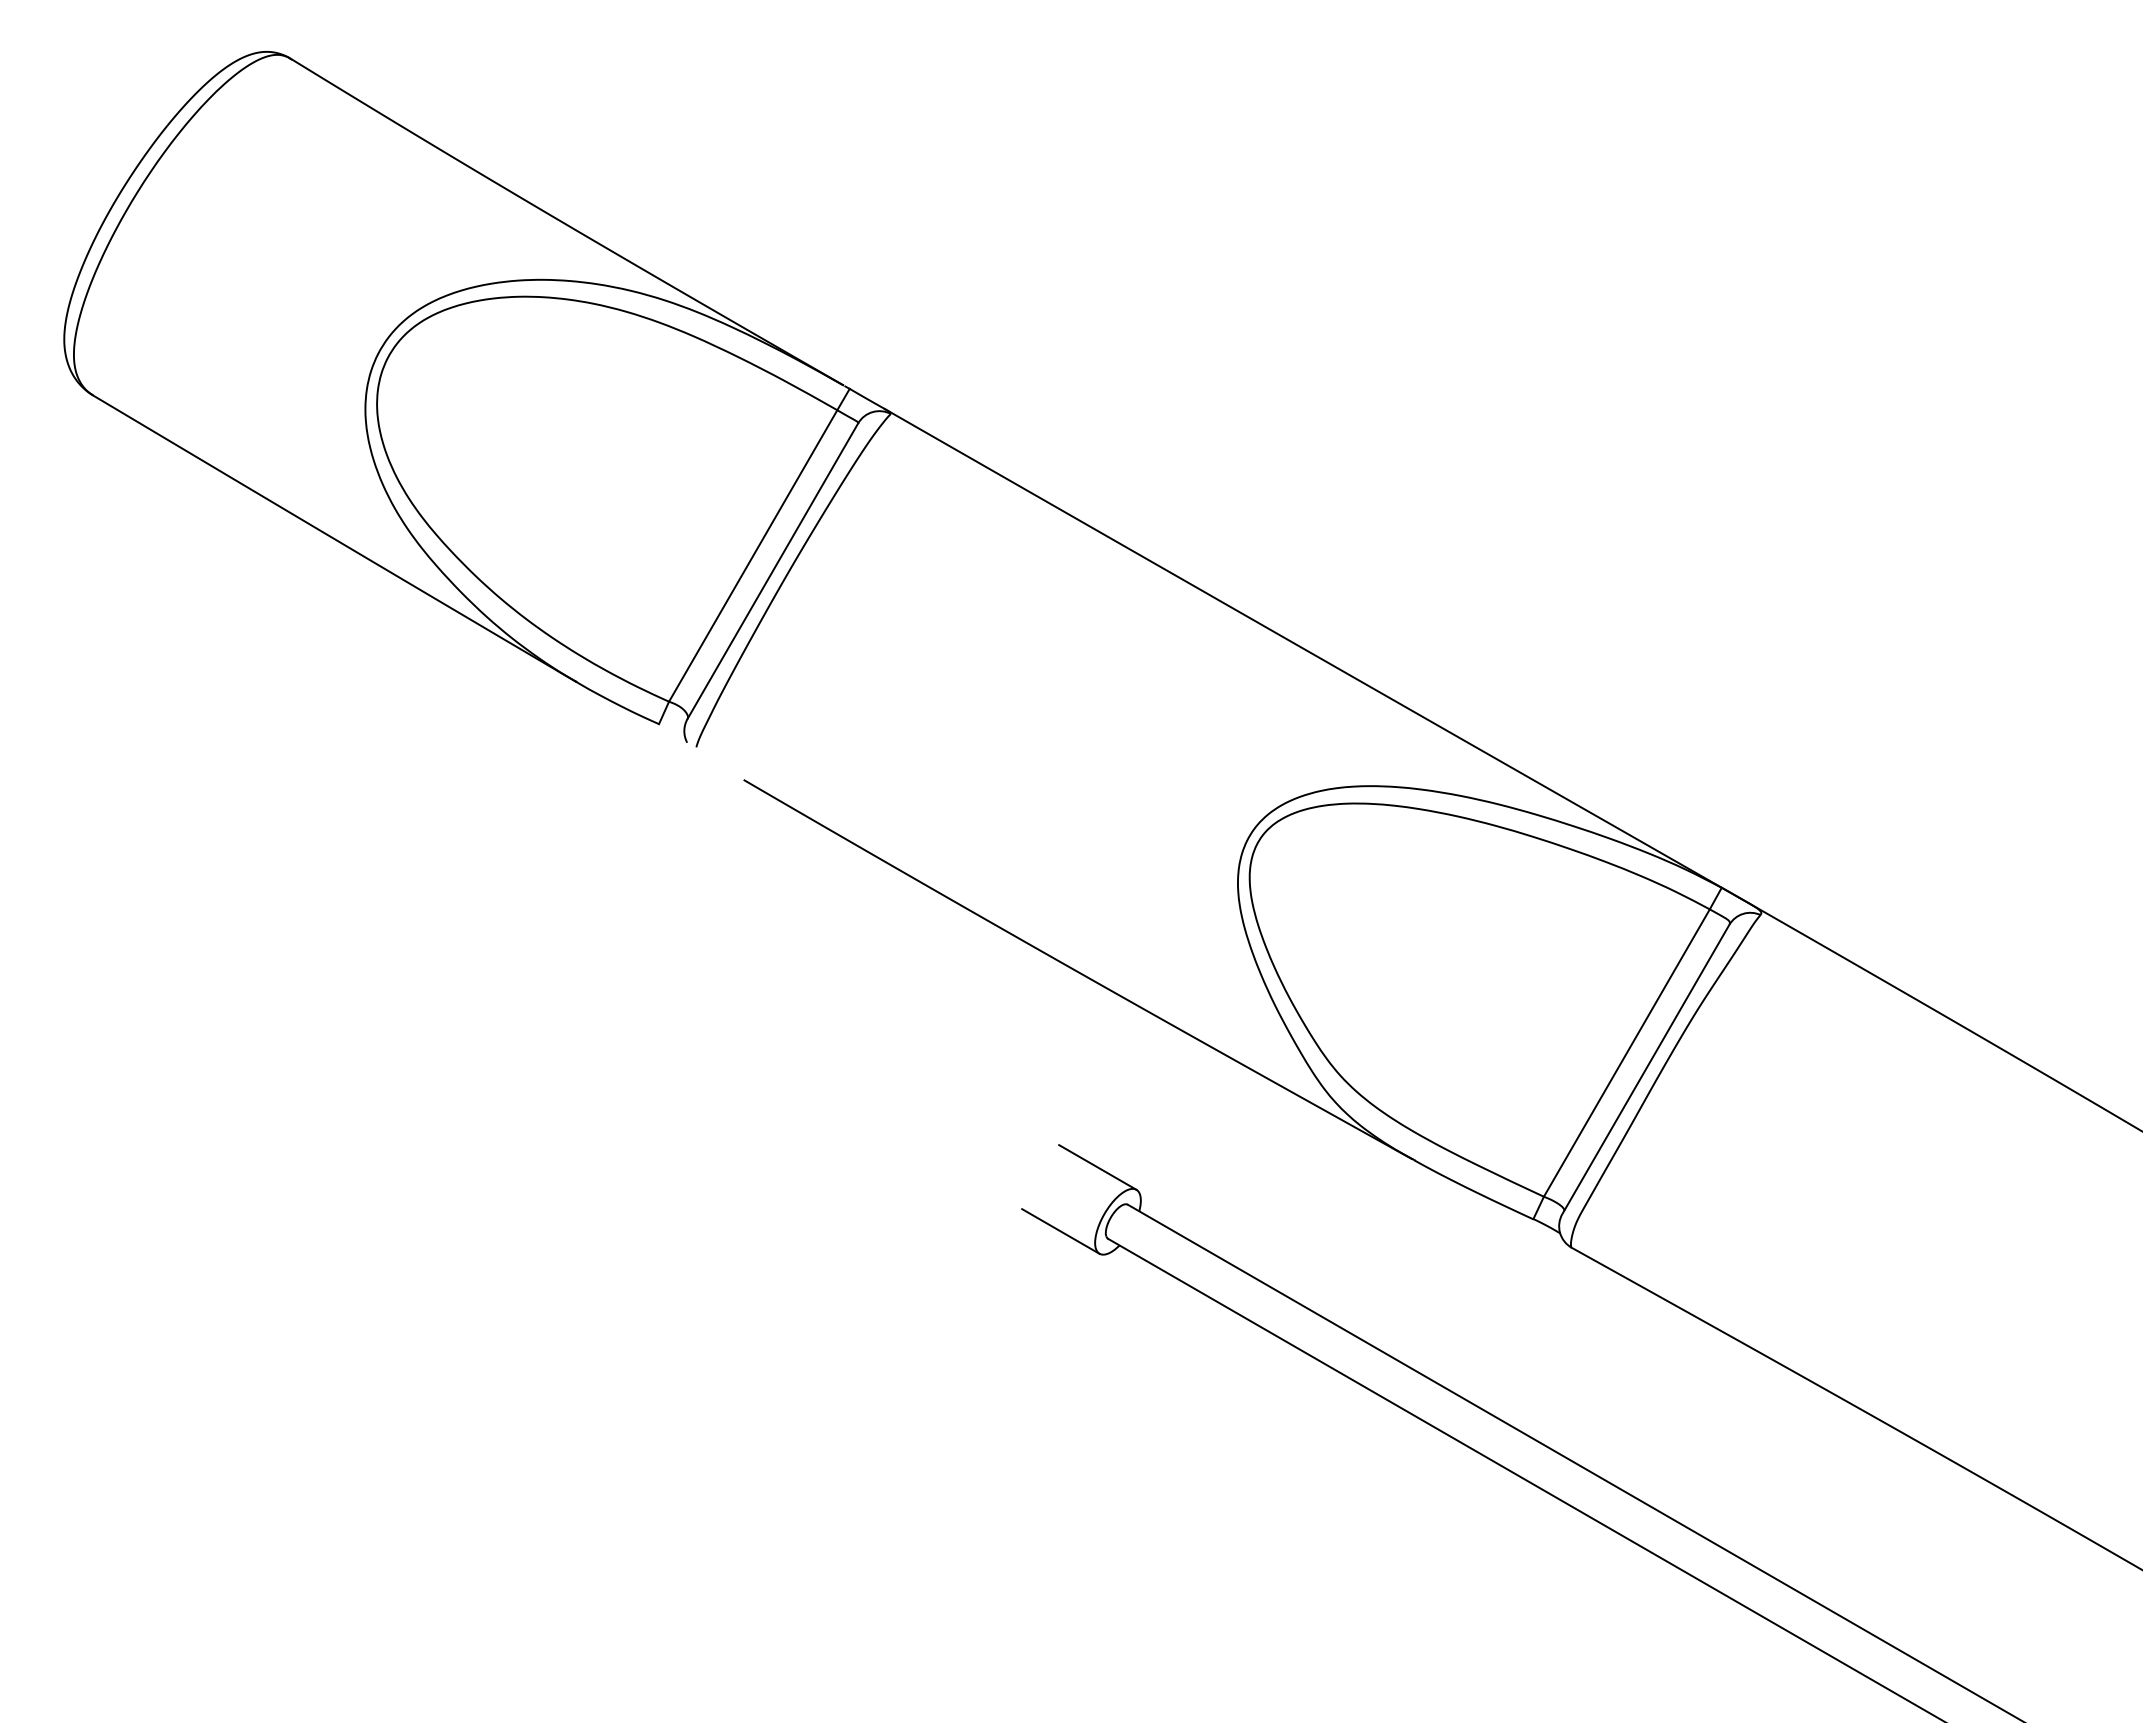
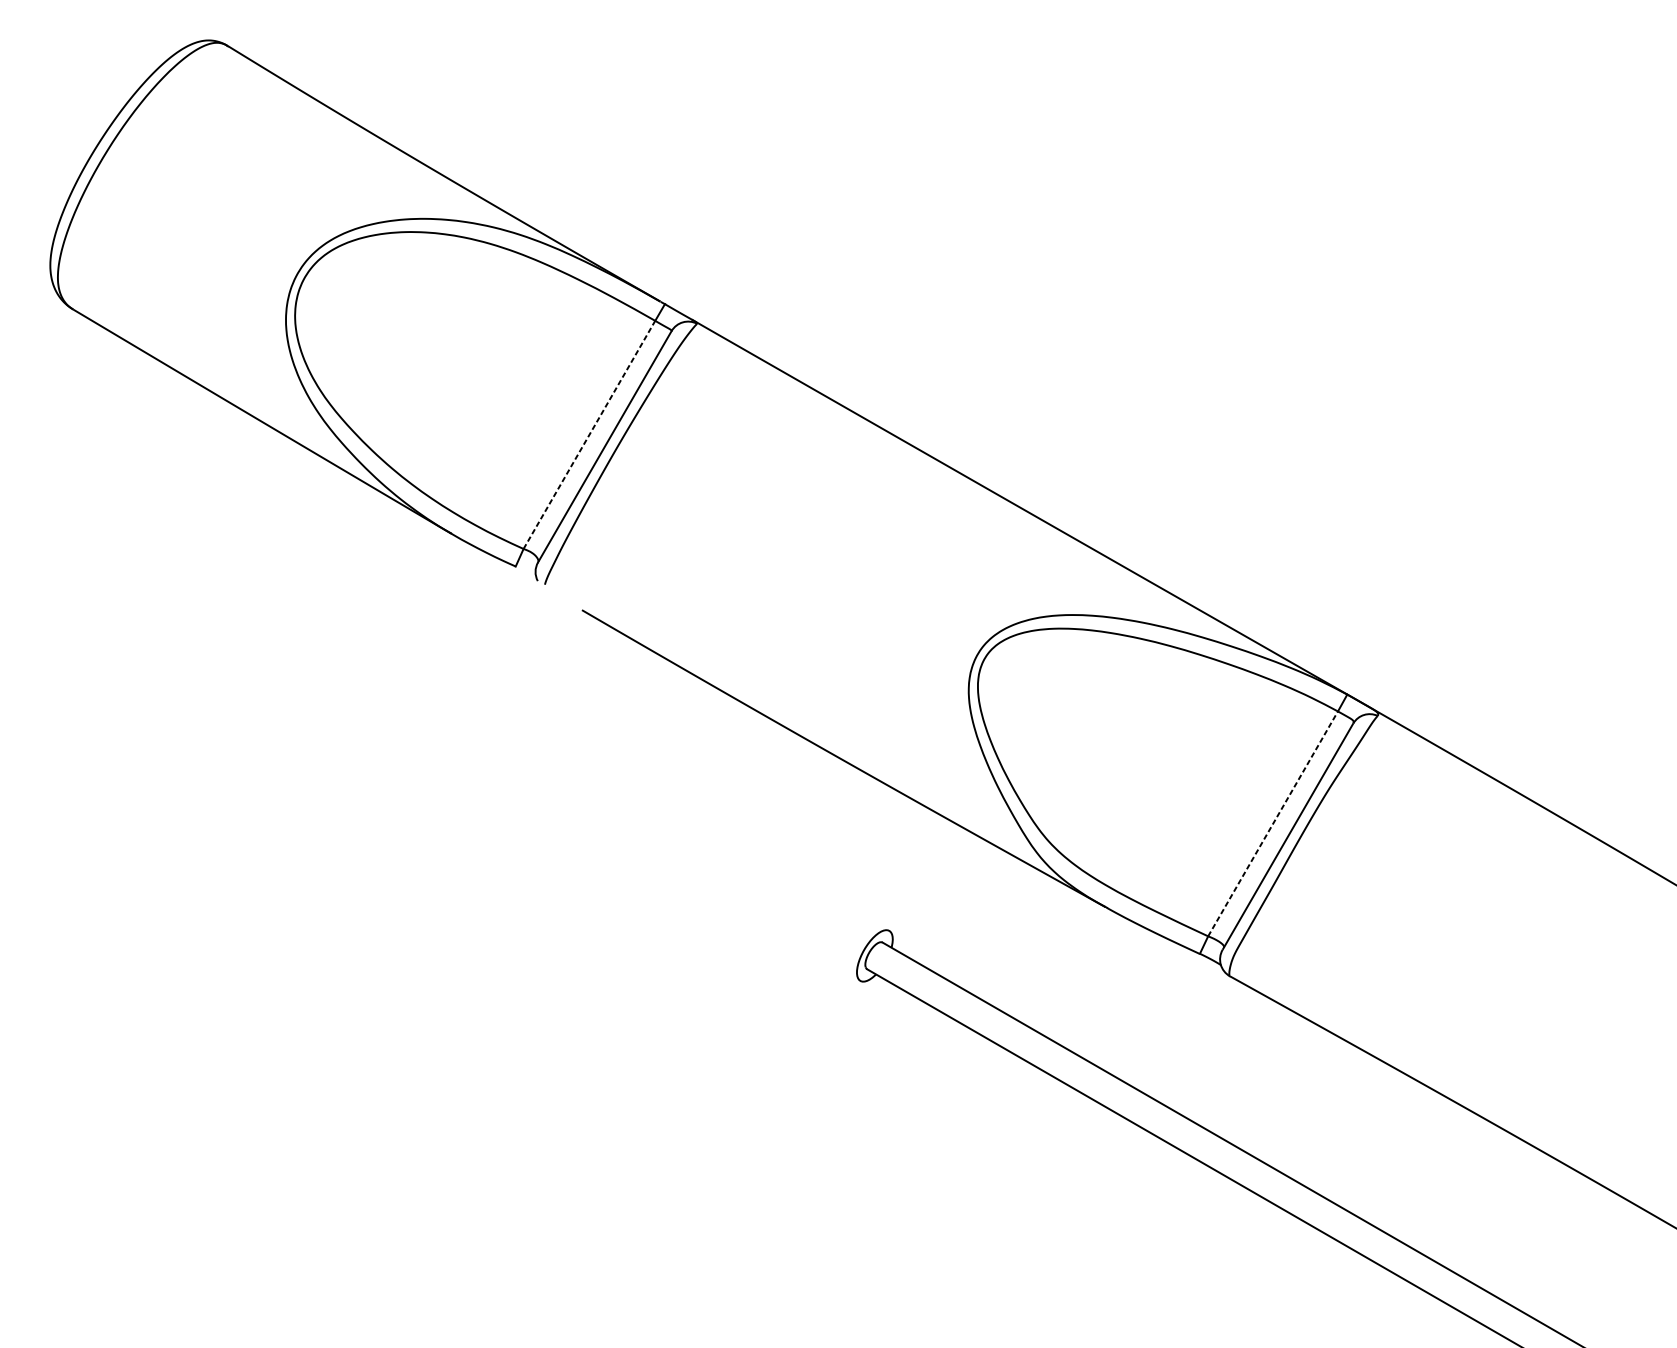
line: (753, 555) -> (589, 434), solid -> dashed
line: (1626, 1053) -> (1272, 824), solid -> dashed
line: (1097, 1167) -> (858, 913), removed
line: (1060, 1231) -> (829, 963), removed

